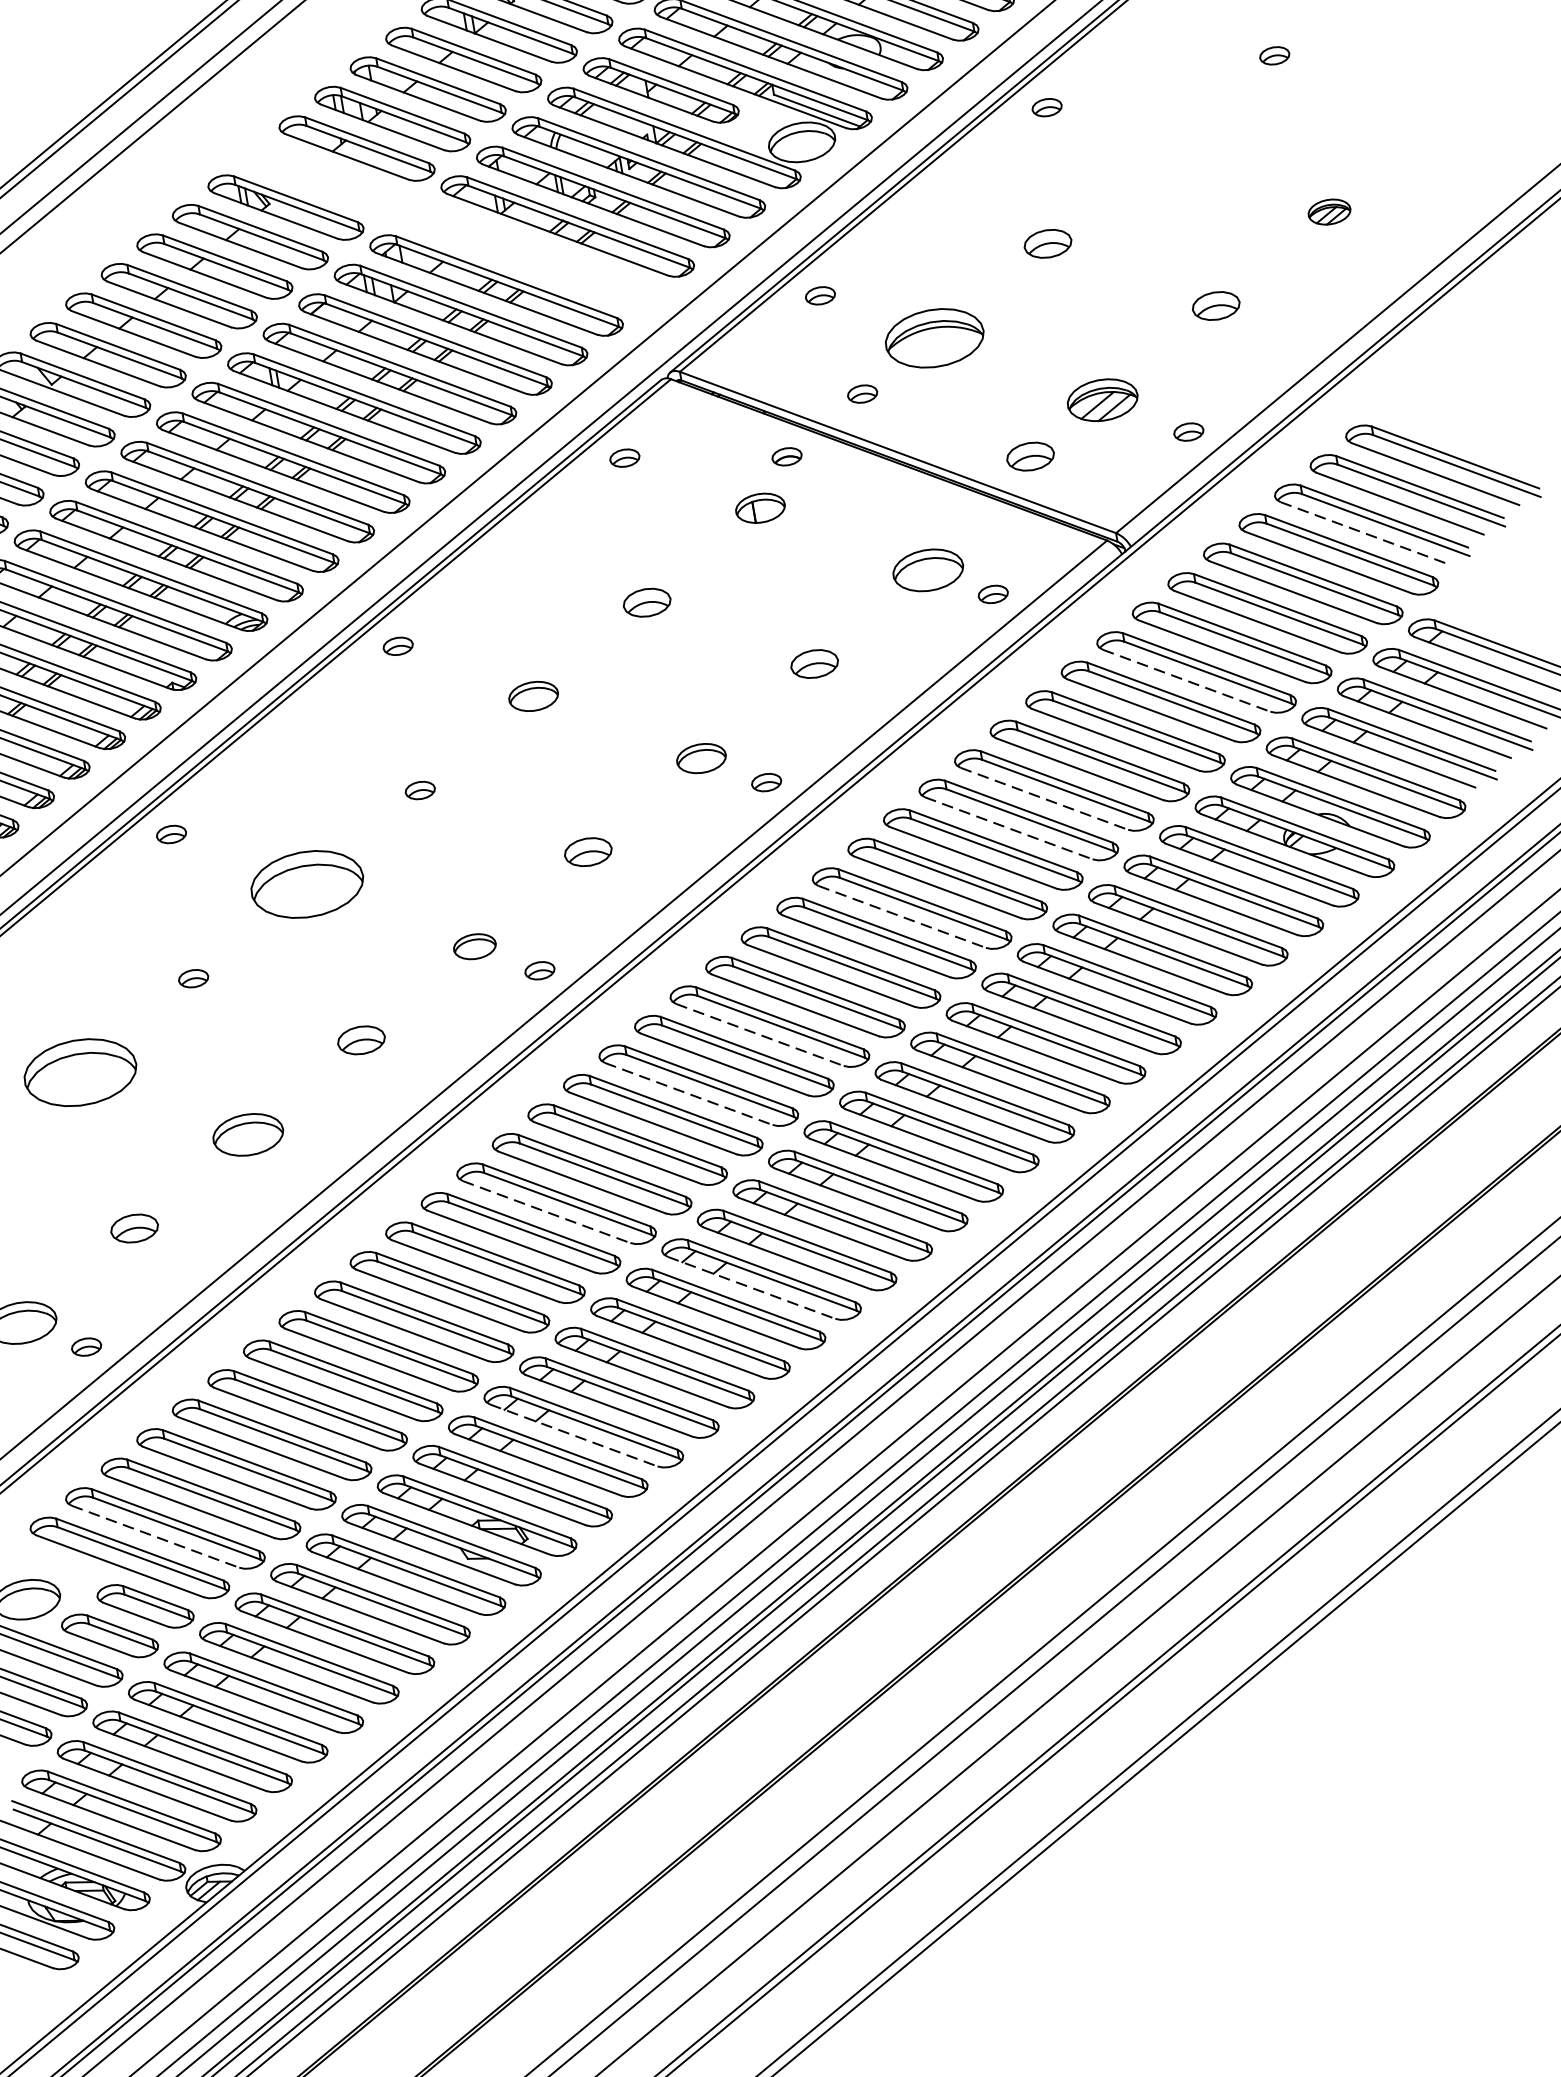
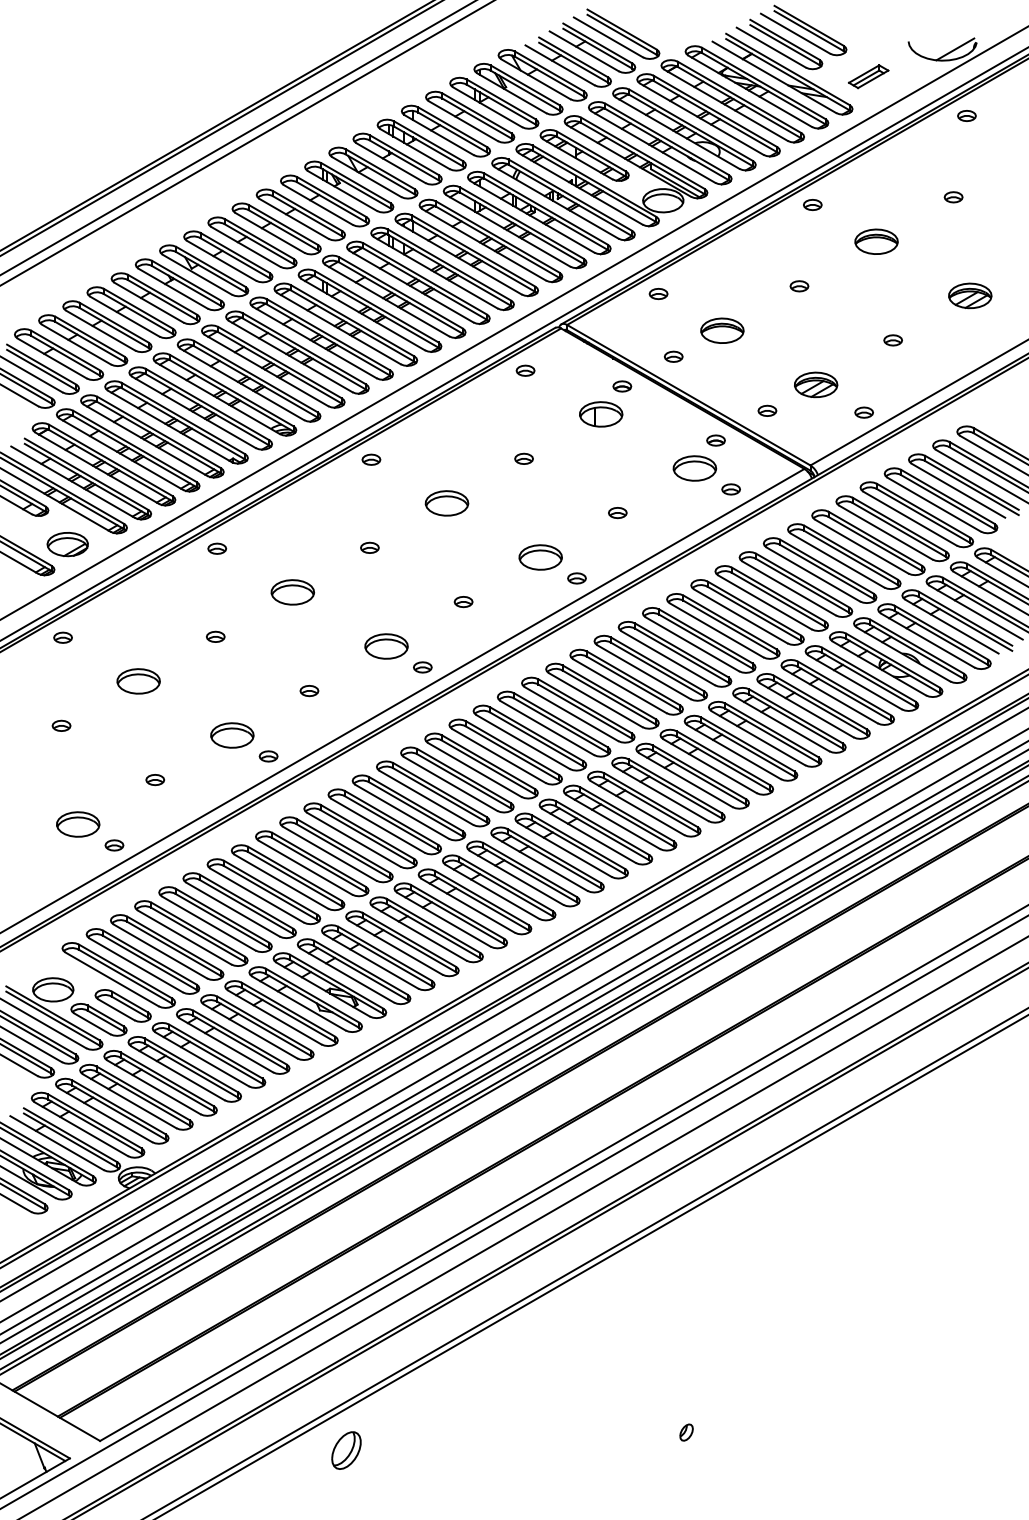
part: (1161, 149) -> (876, 241), added
part: (1329, 211) -> (970, 295), size x1.67
part: (450, 225) -> (445, 214), added
part: (1048, 244) -> (799, 286), size x0.62
part: (1214, 306) -> (892, 340), size x0.62
part: (934, 337) -> (722, 330), size x0.71
part: (1030, 455) -> (767, 410), size x0.62
part: (760, 508) -> (601, 414), size x1.43
part: (954, 518) -> (715, 440), added
line: (1364, 532) -> (958, 490), dashed -> solid
part: (645, 601) -> (523, 458), size x0.62
part: (814, 665) -> (617, 513), size x0.62
line: (1186, 680) -> (837, 560), dashed -> solid
part: (532, 696) -> (446, 503), size x1.43
part: (701, 758) -> (540, 557), size x1.43
line: (1043, 799) -> (740, 616), dashed -> solid
line: (1008, 828) -> (716, 630), dashed -> solid
part: (588, 853) -> (463, 602), size x0.62
part: (306, 884) -> (292, 592), size x0.62
line: (902, 917) -> (644, 672), dashed -> solid
part: (474, 946) -> (386, 646), size x1.67
line: (760, 1035) -> (547, 728), dashed -> solid
part: (361, 1041) -> (309, 691), size x0.62
part: (80, 1072) -> (138, 681), size x0.62
line: (688, 1094) -> (498, 756), dashed -> solid
part: (313, 1159) -> (268, 756), added
line: (546, 1211) -> (402, 811), dashed -> solid
part: (135, 1229) -> (155, 780), size x0.62
line: (751, 1287) -> (516, 877), dashed -> solid
line: (573, 1435) -> (395, 947), dashed -> solid
line: (156, 1536) -> (136, 965), dashed -> solid

